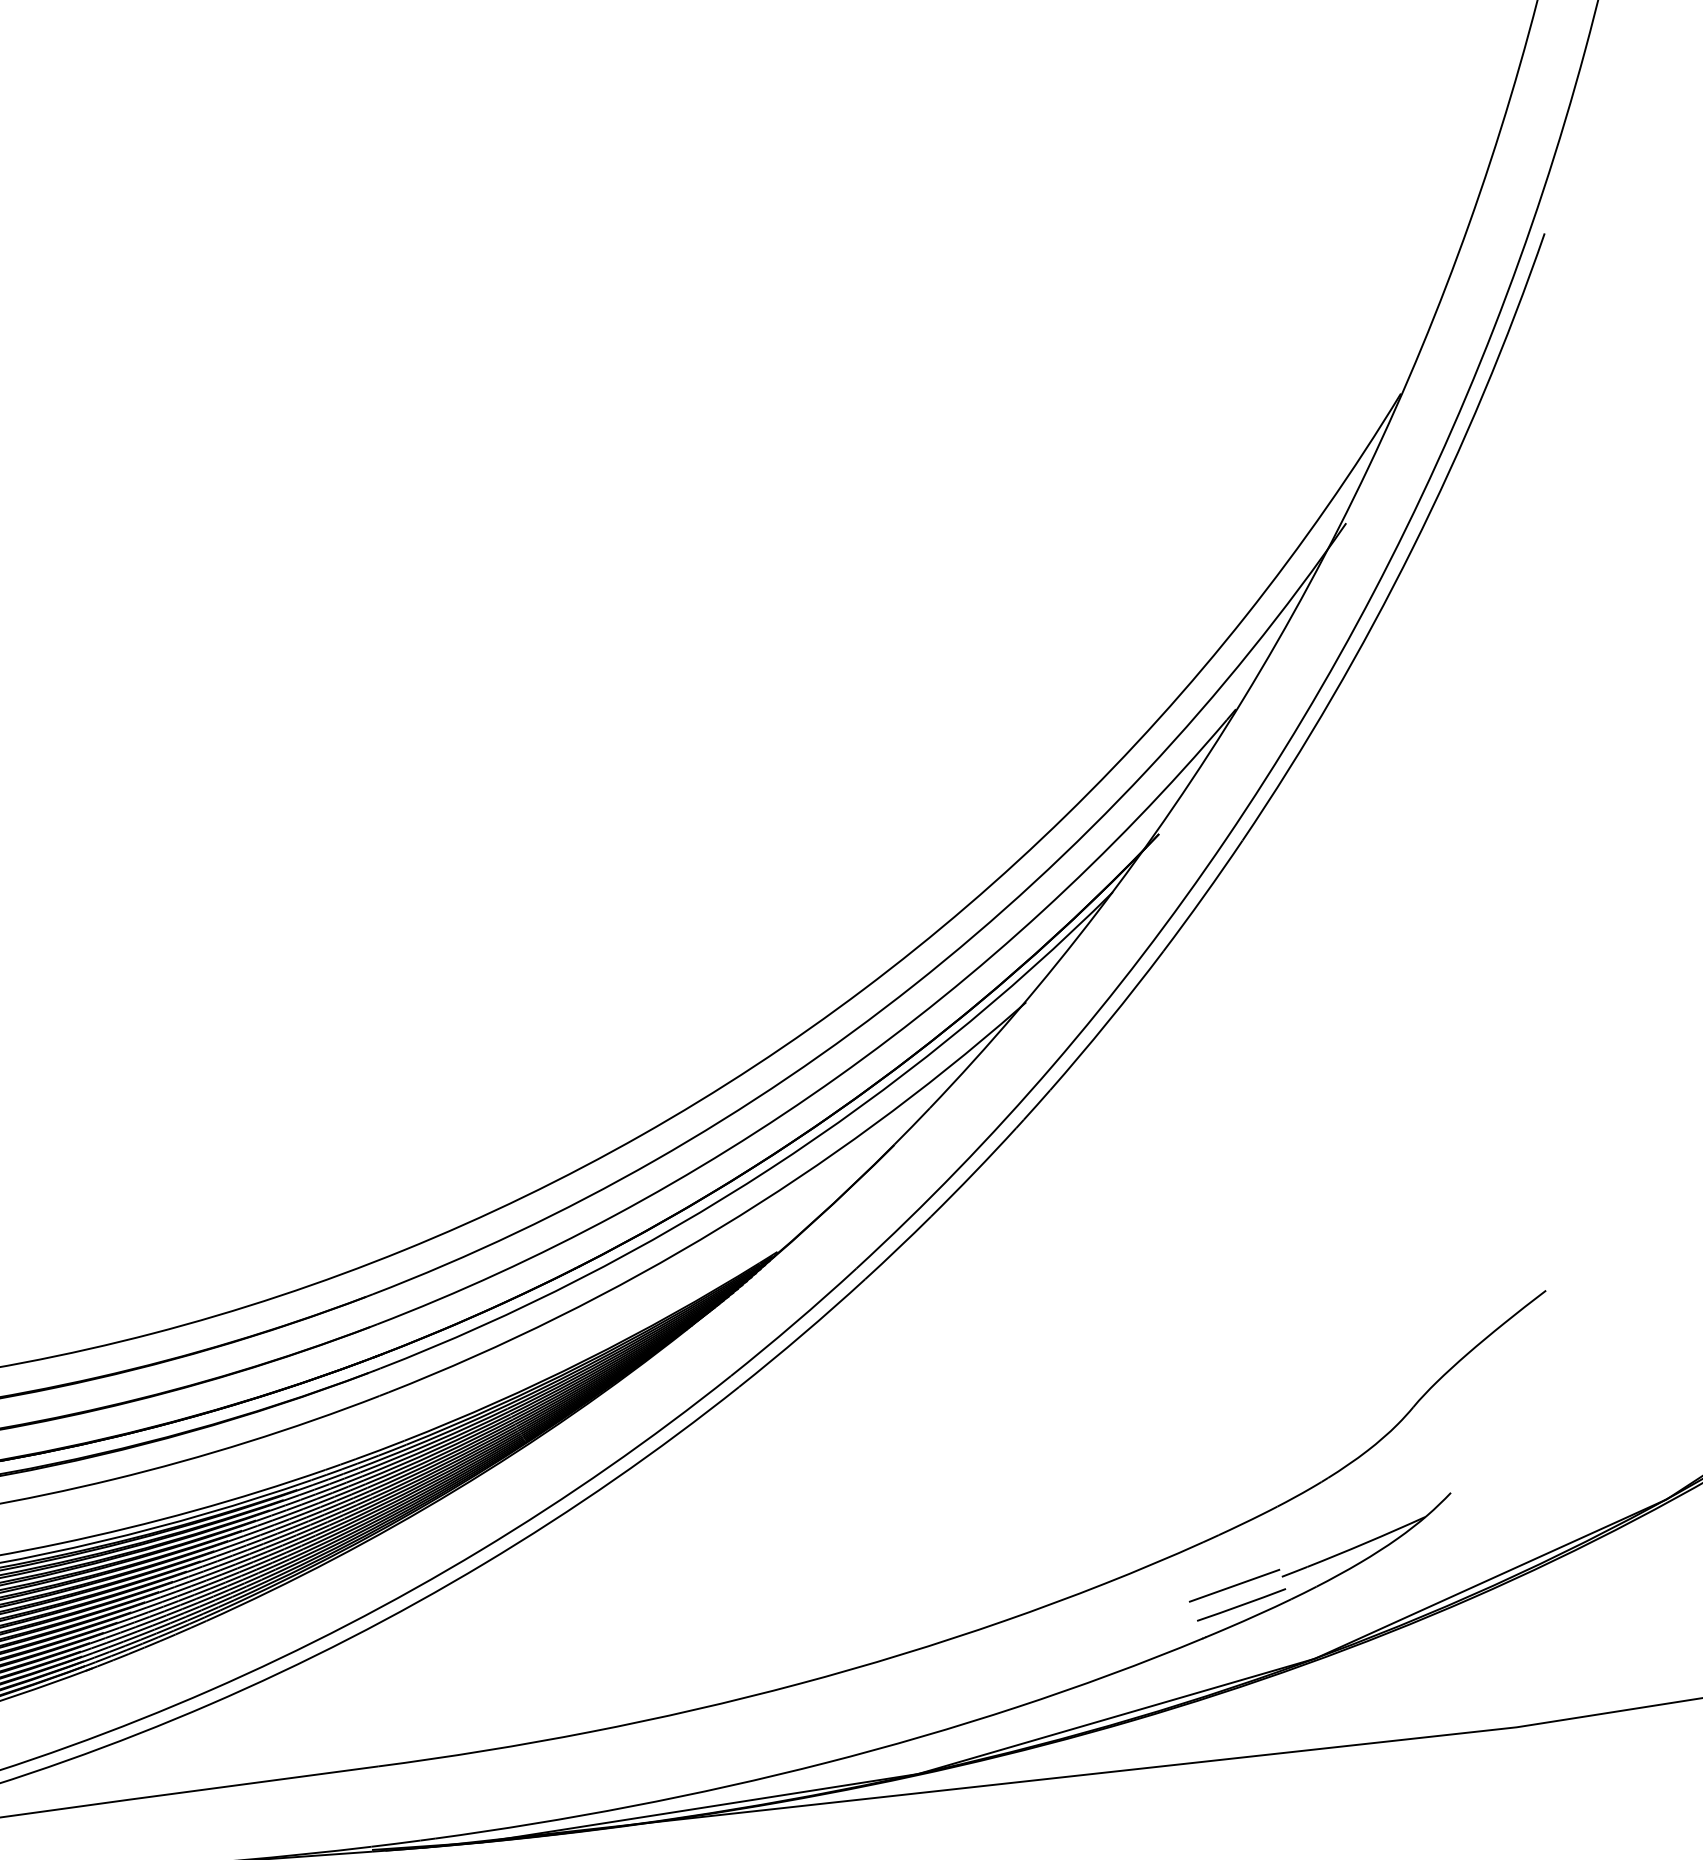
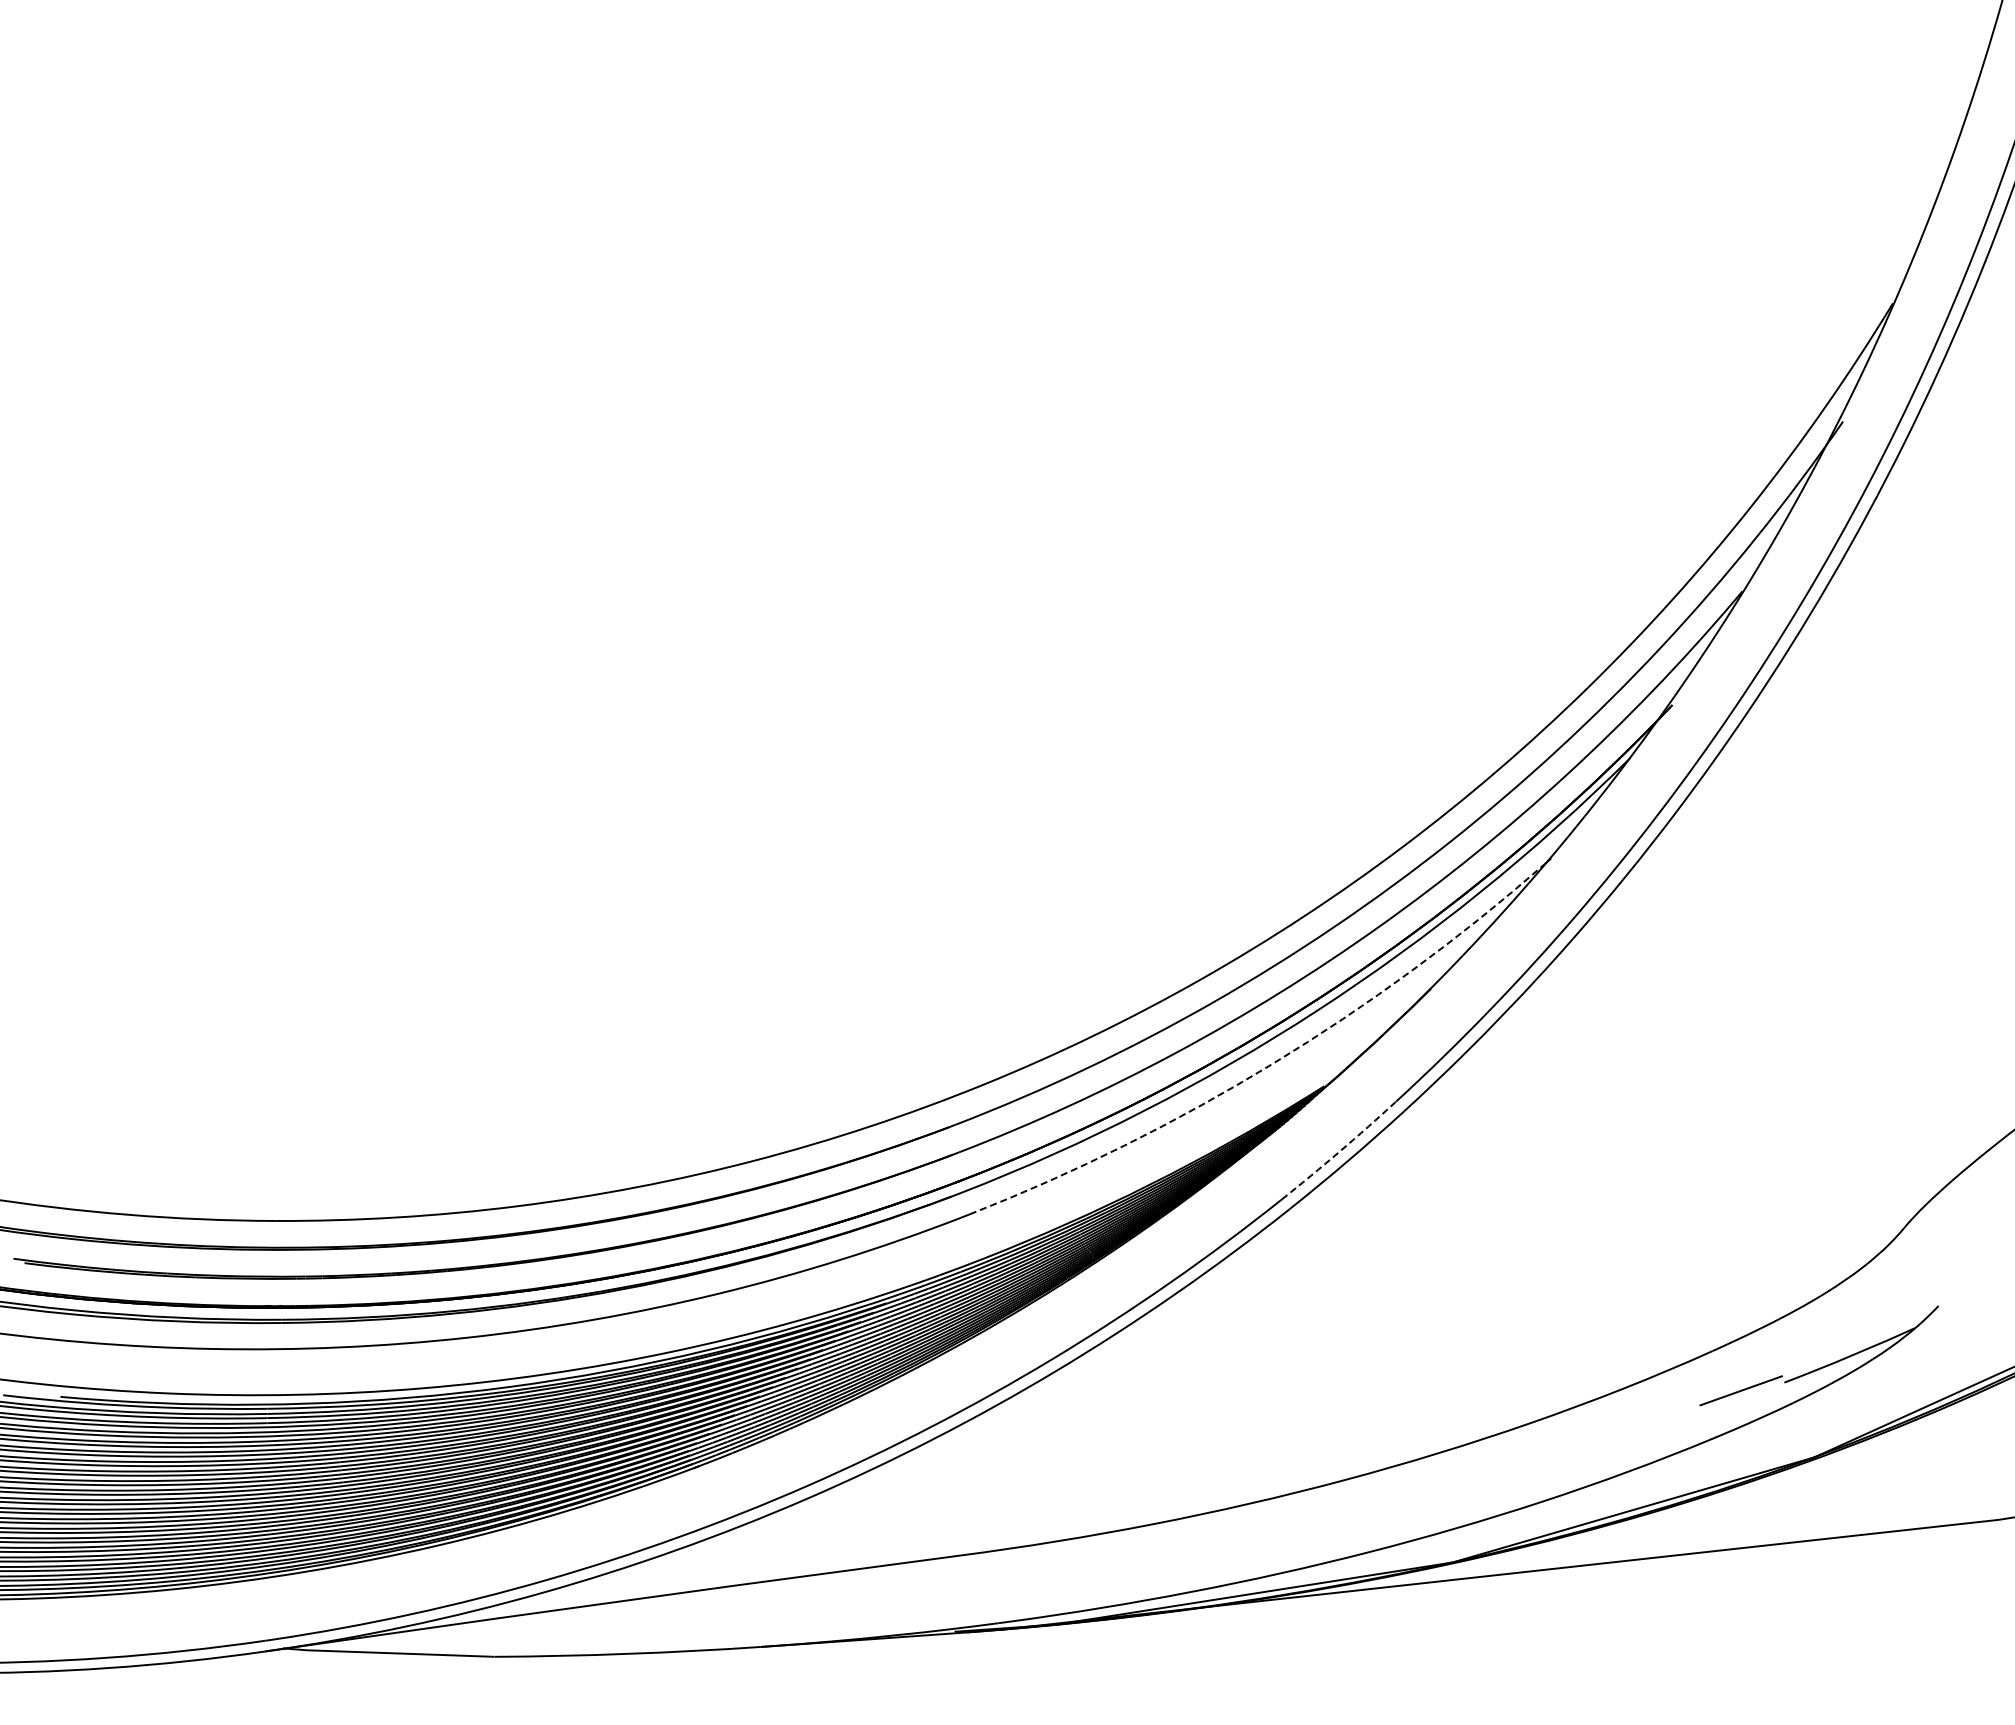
arc: (720, 1228) -> (1272, 1064), solid -> dashed
arc: (794, 1323) -> (1339, 1151), solid -> dashed
line: (1241, 1605) -> (1747, 1408), removed

